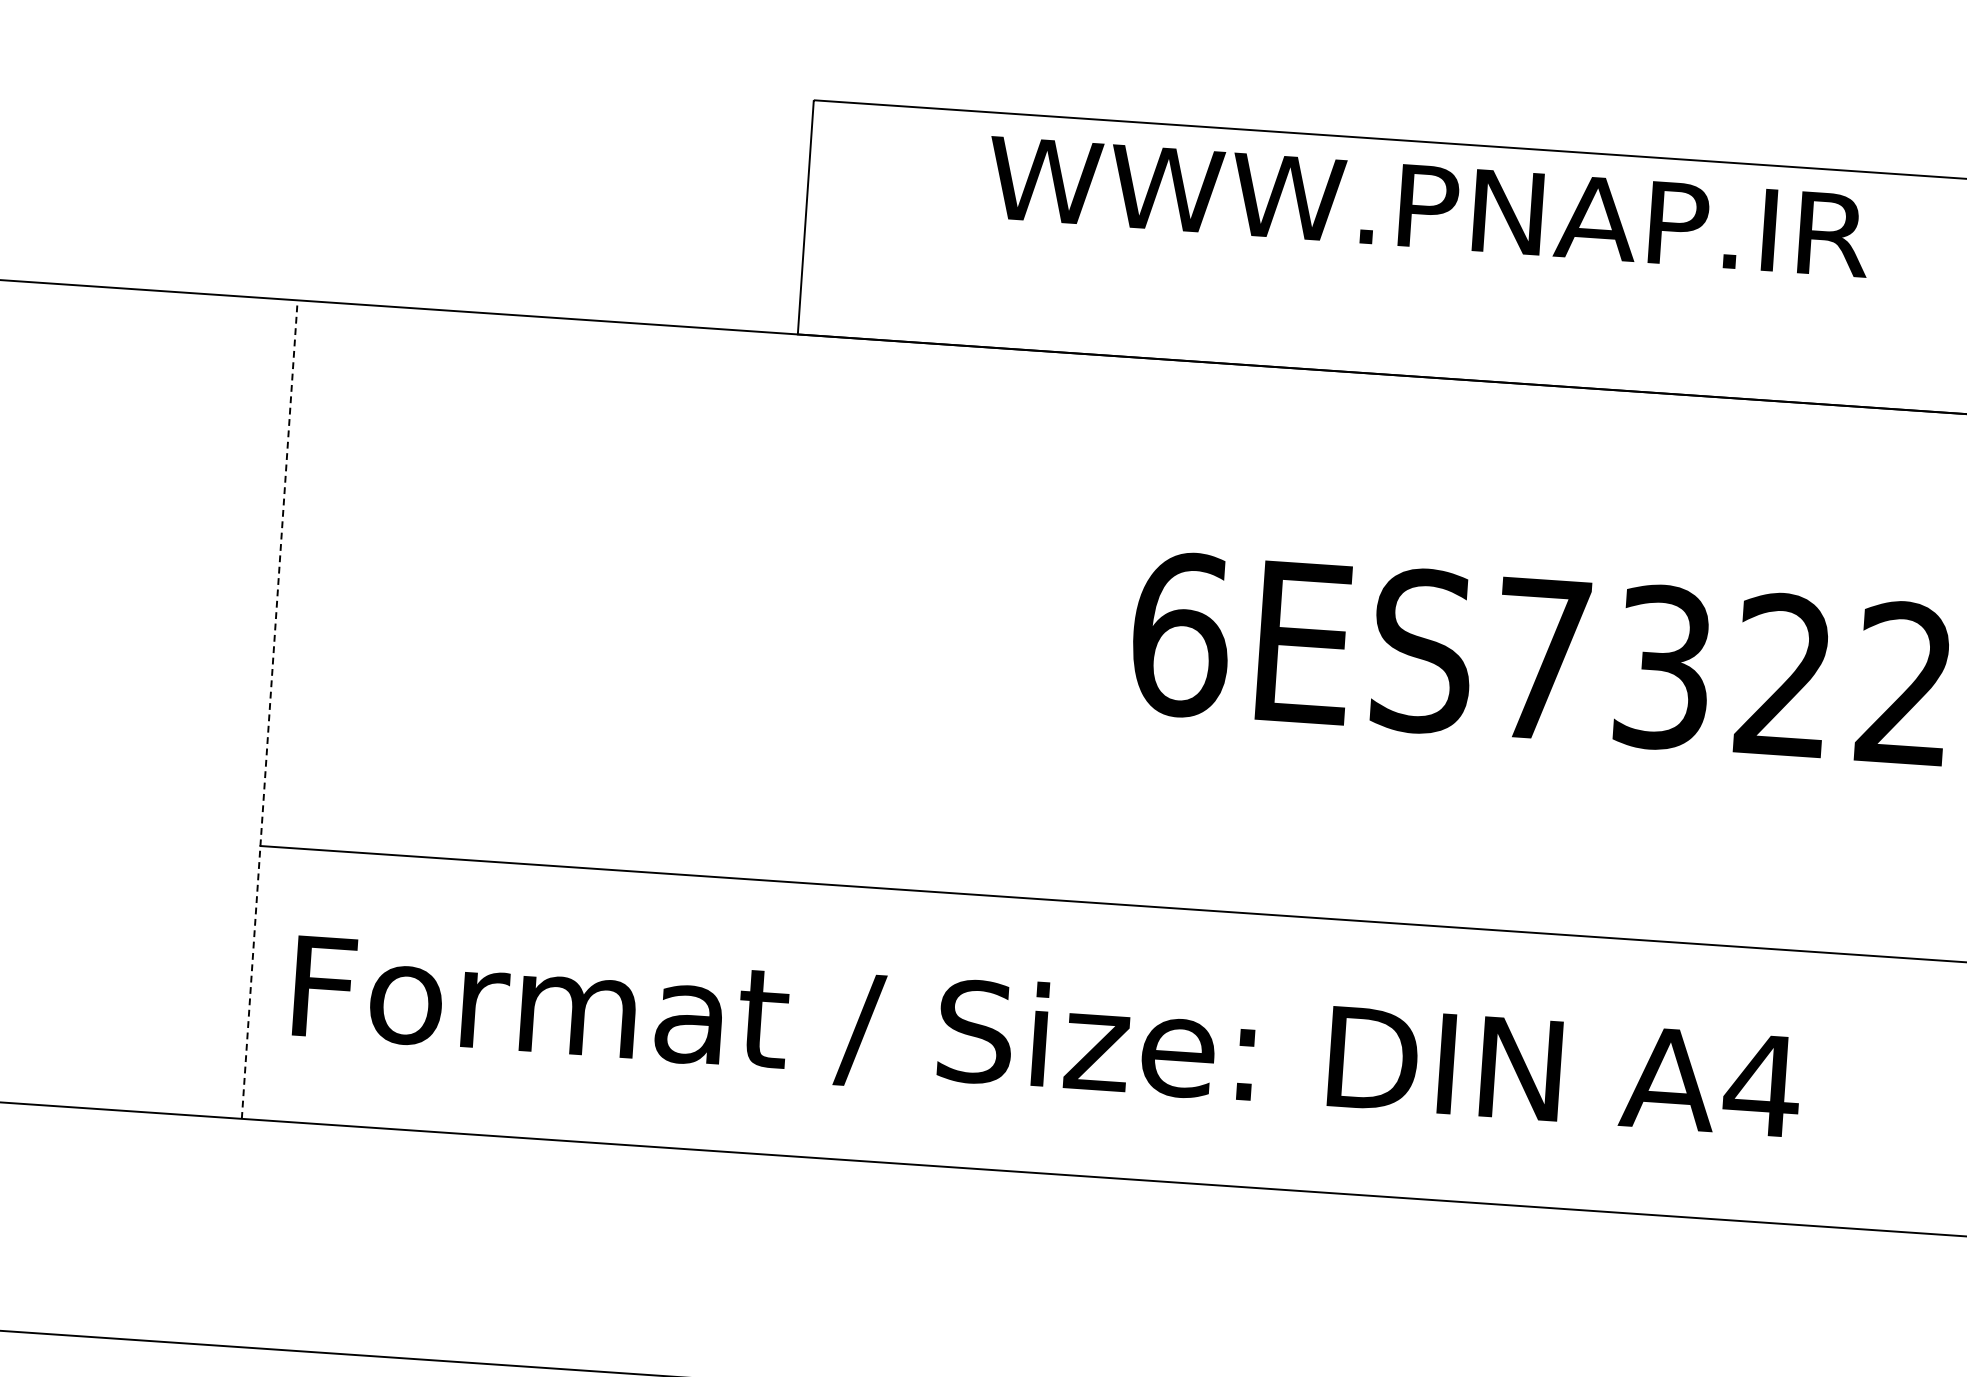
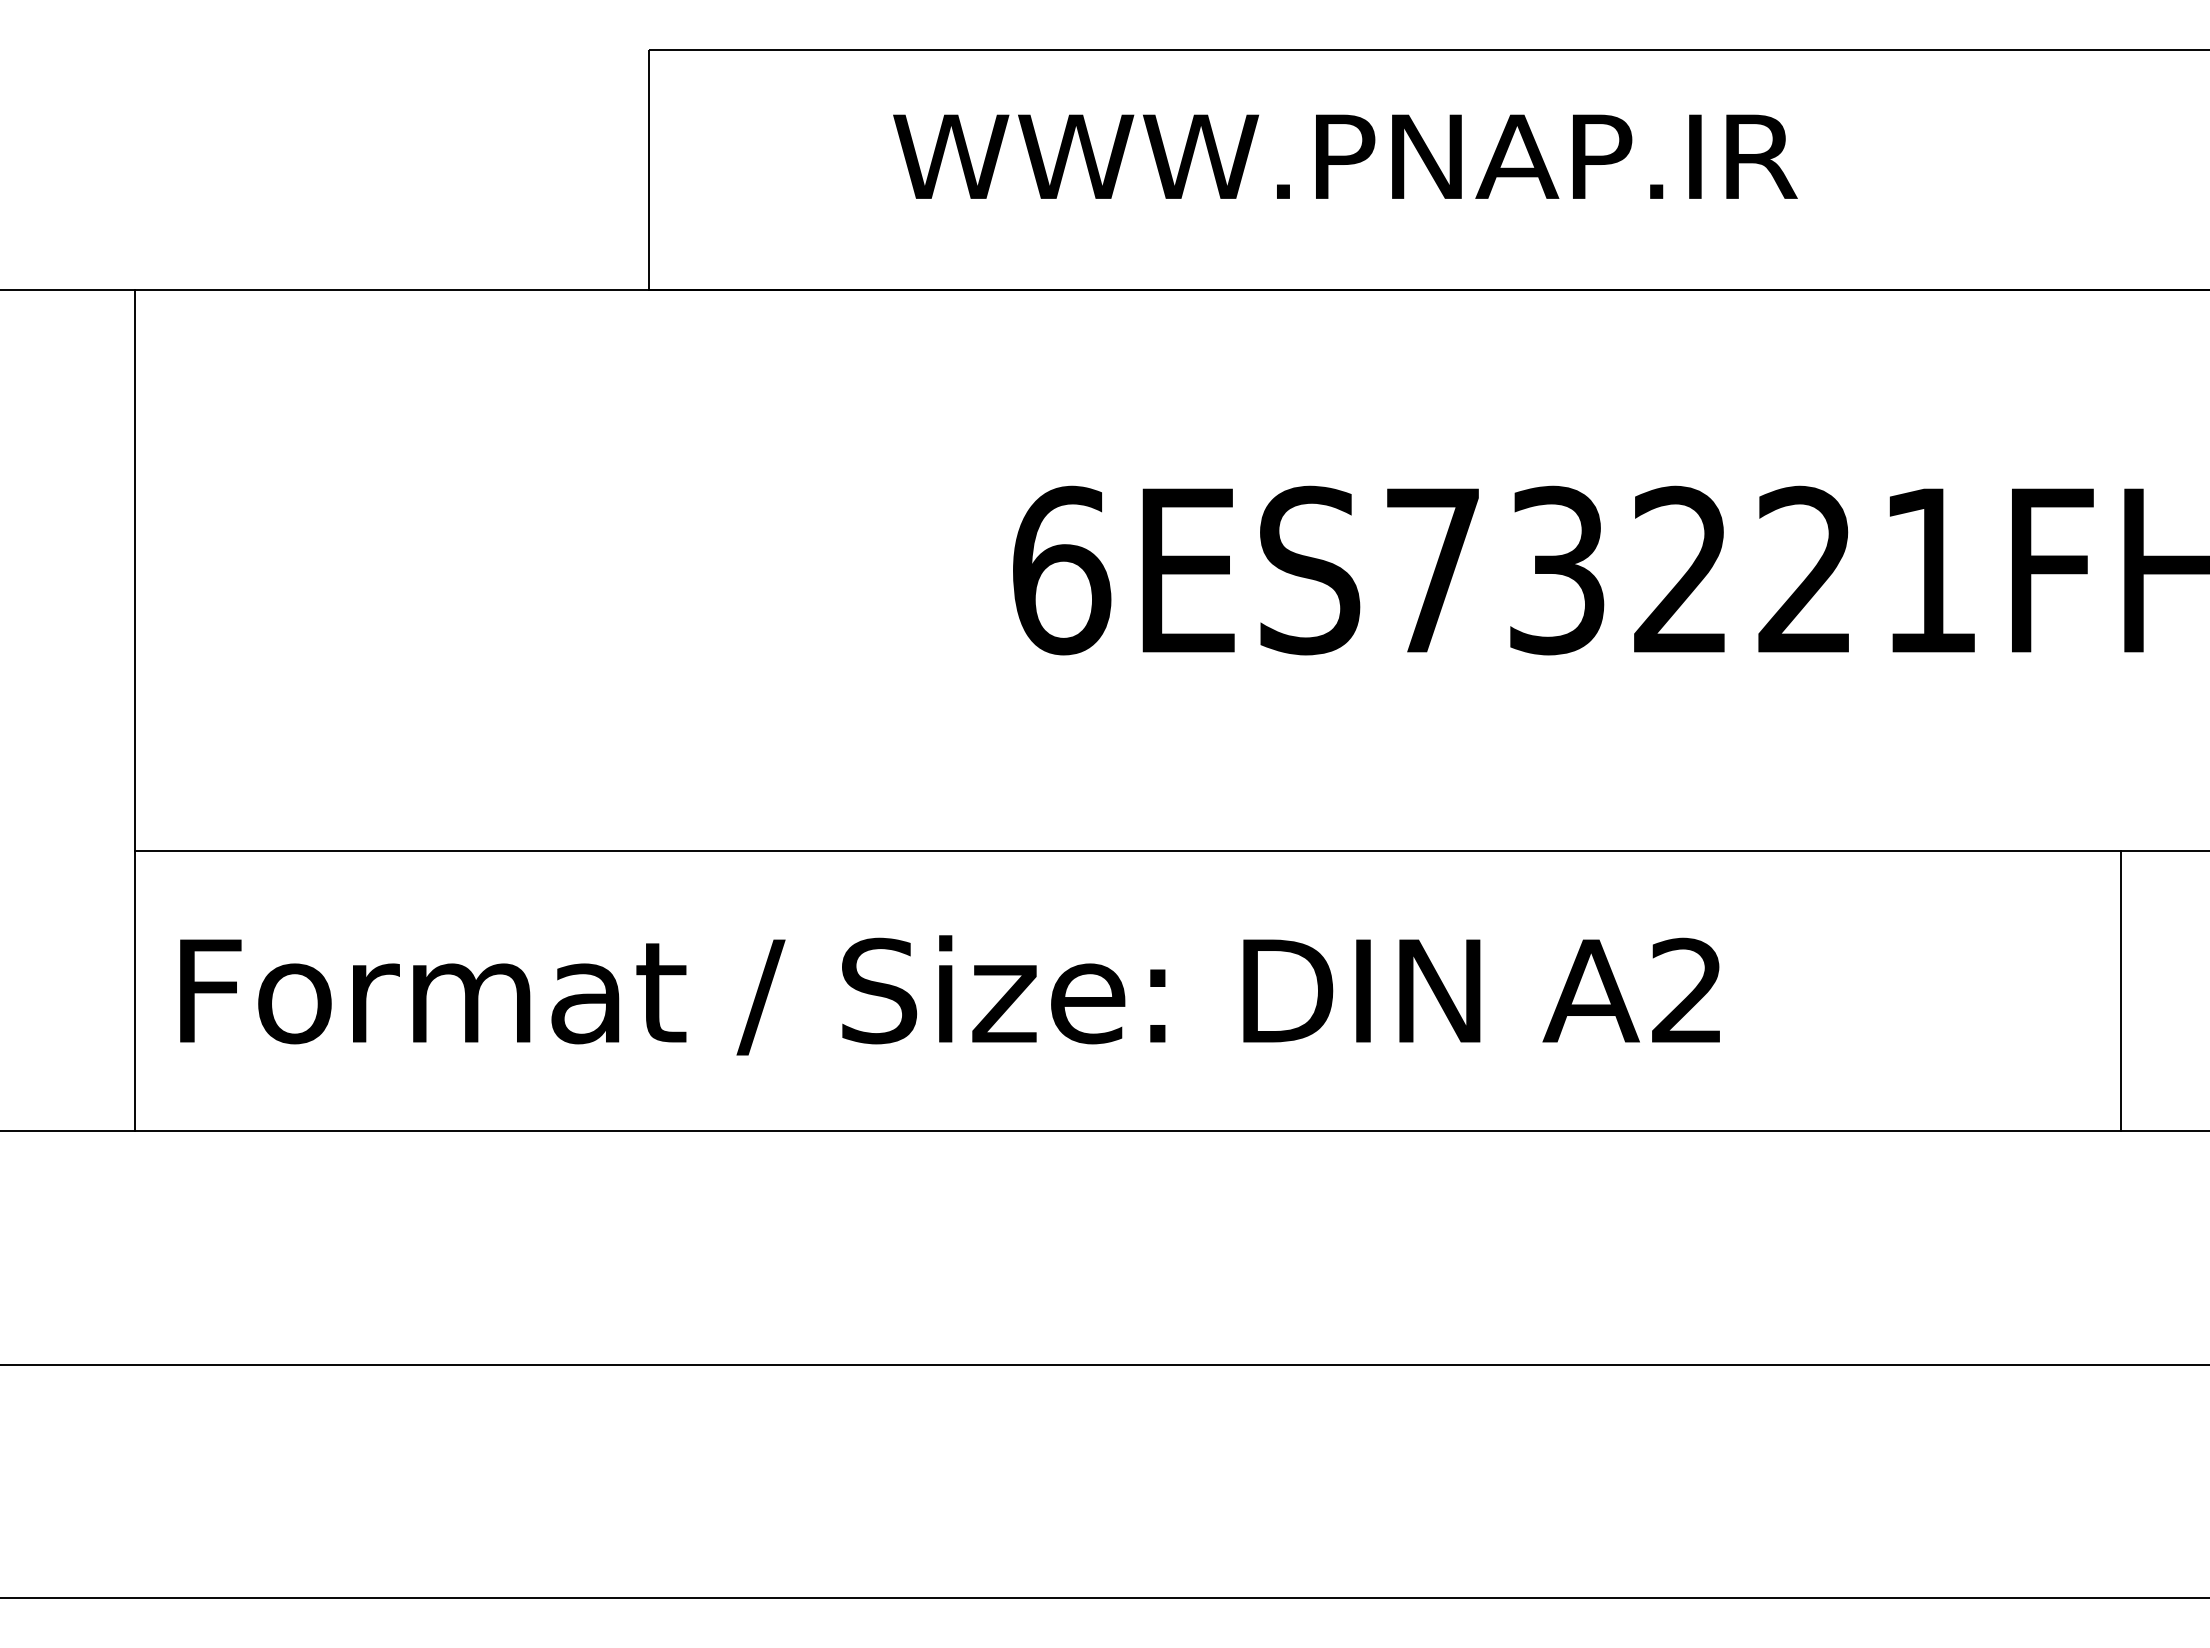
text: (1428, 206) -> (1345, 156), moved
line: (269, 709) -> (134, 710), dashed -> solid
text: (1762, 1083) -> (1687, 989), A4 -> A2

